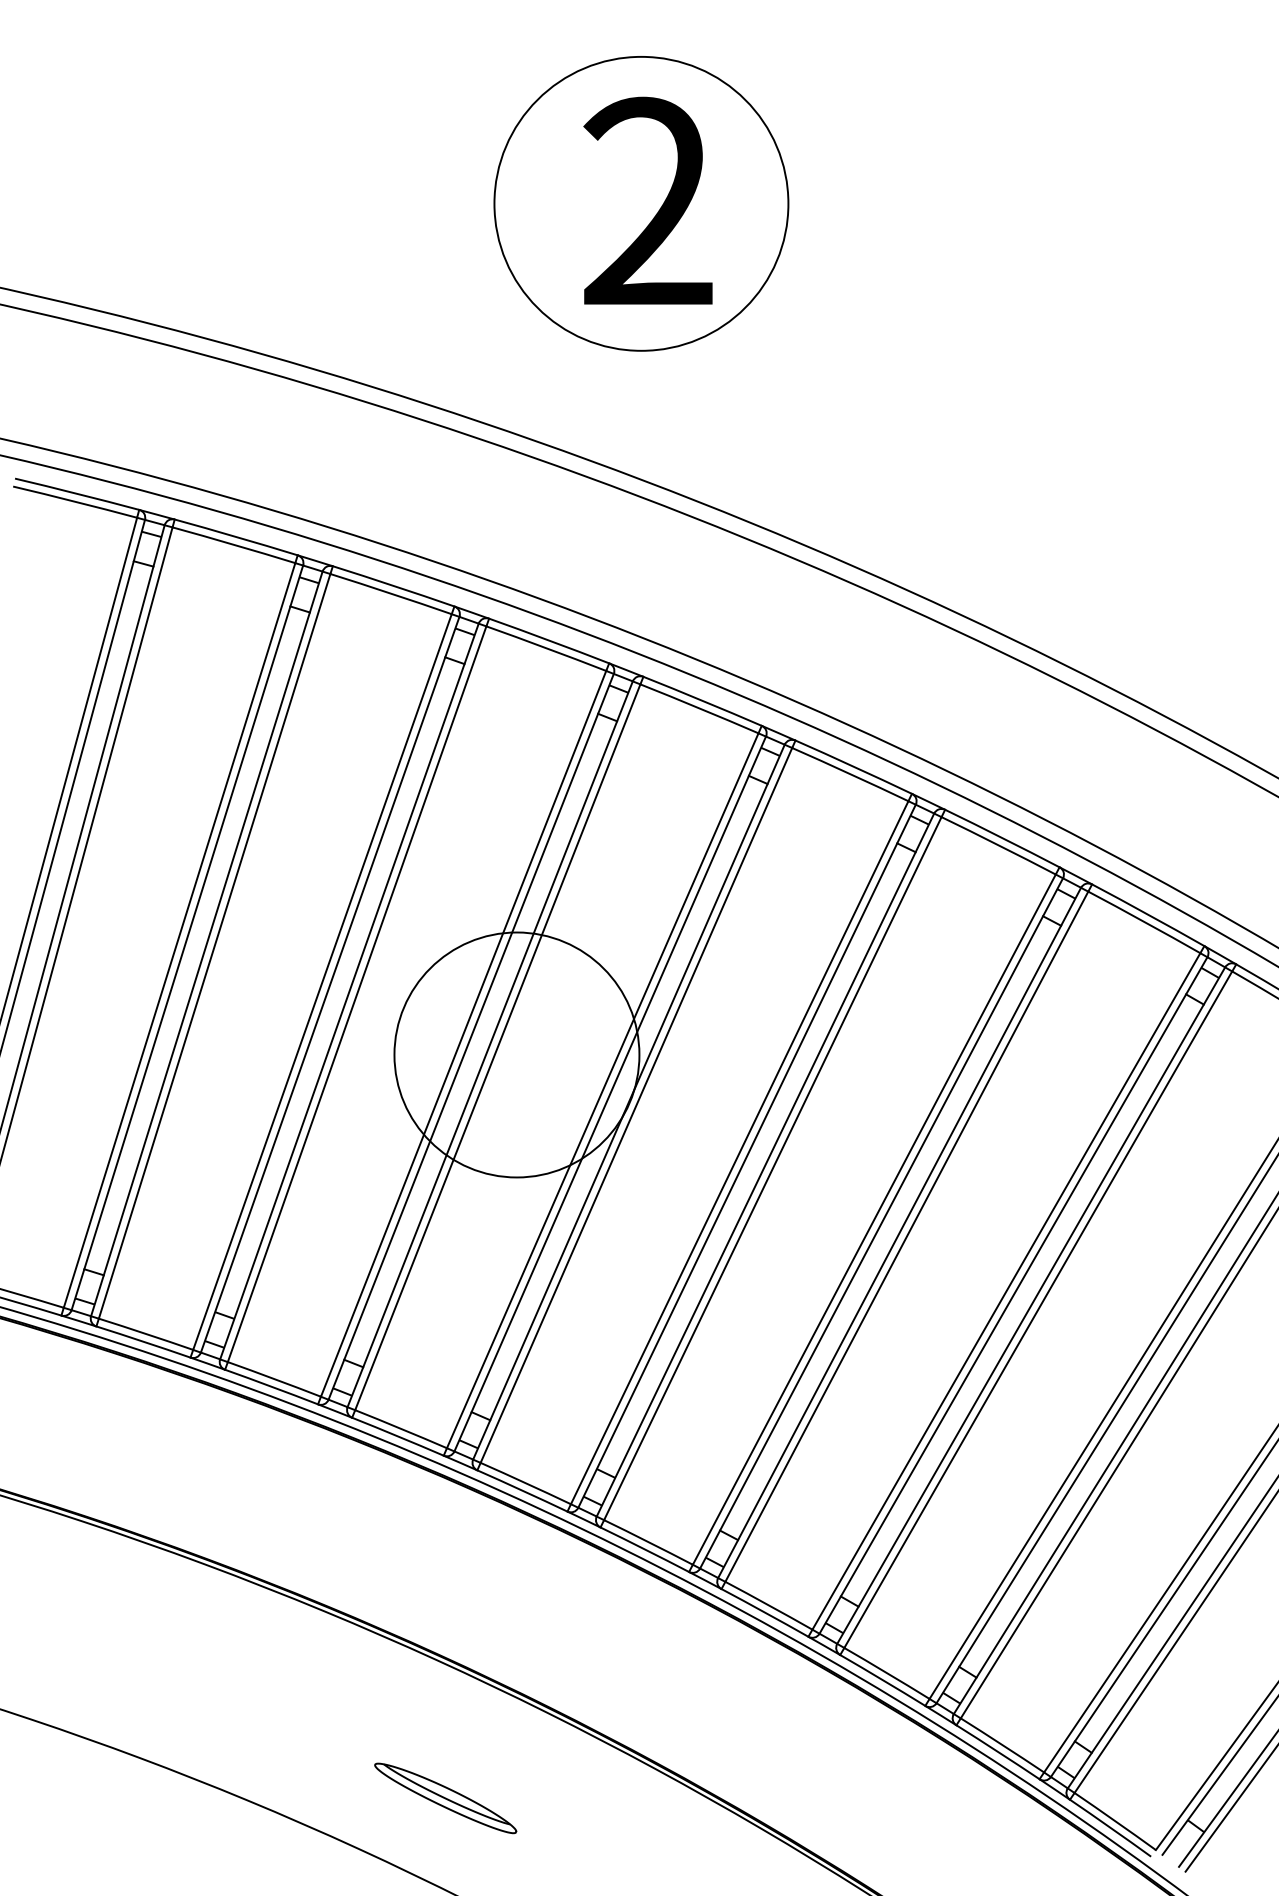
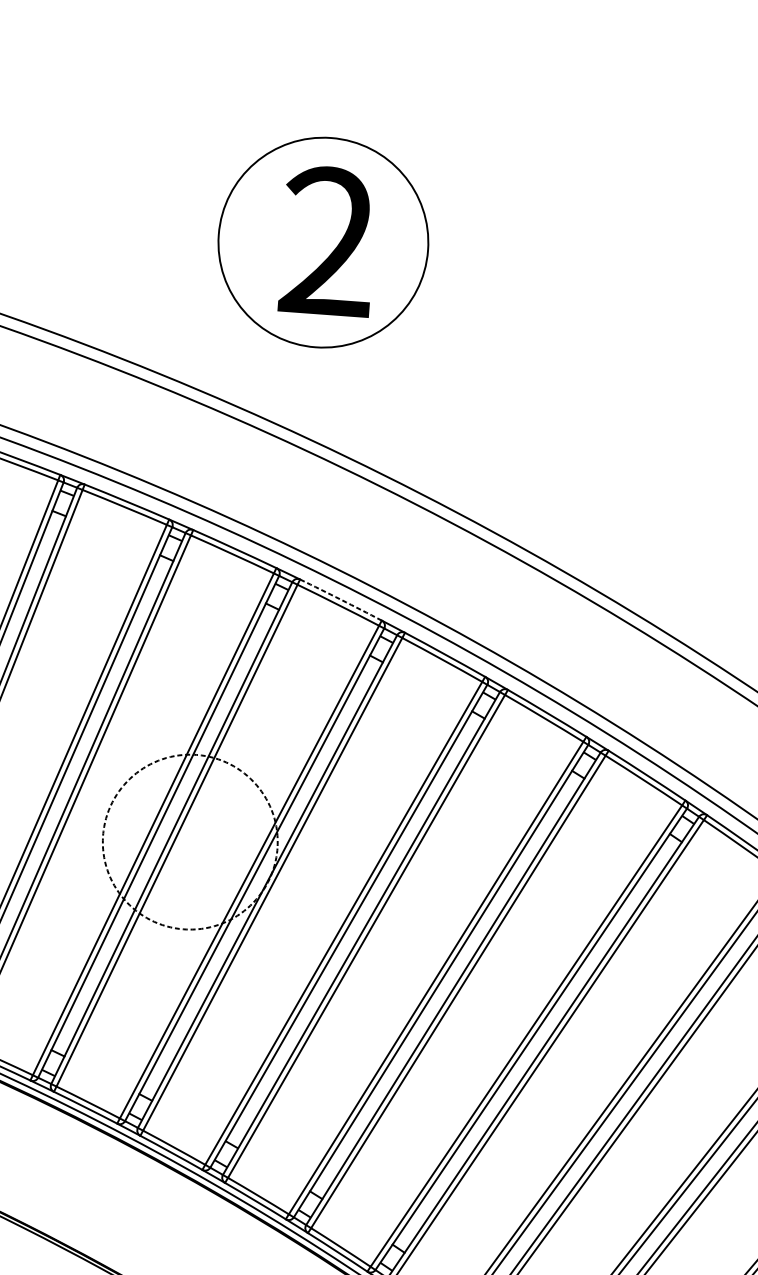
arc: (702, 700) -> (340, 599), solid -> dashed
circle: (516, 1054) -> (189, 841), solid -> dashed

